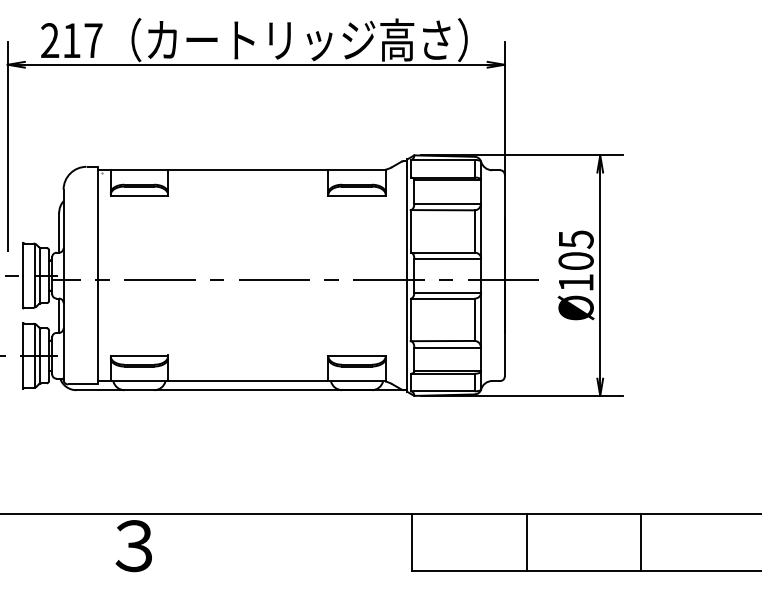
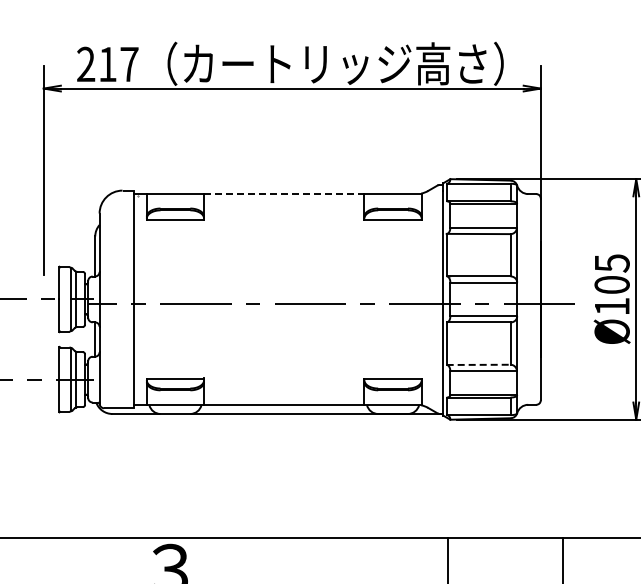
line: (248, 170) -> (284, 194), solid -> dashed
line: (442, 341) -> (478, 365), solid -> dashed

